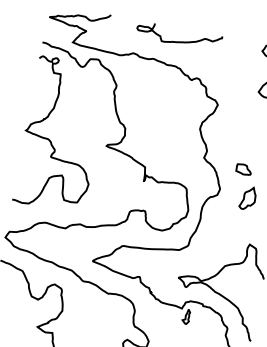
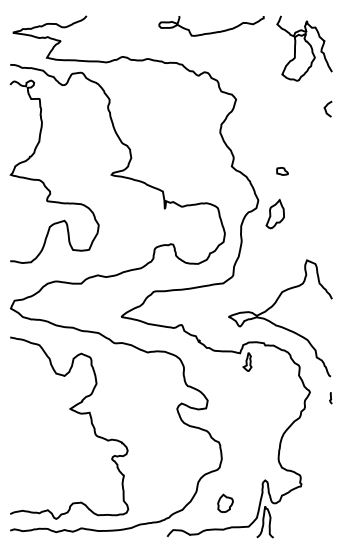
curve: (180, 41) -> (214, 31), moved
part: (243, 169) -> (282, 171), size x0.6
part: (247, 197) -> (274, 213), moved

